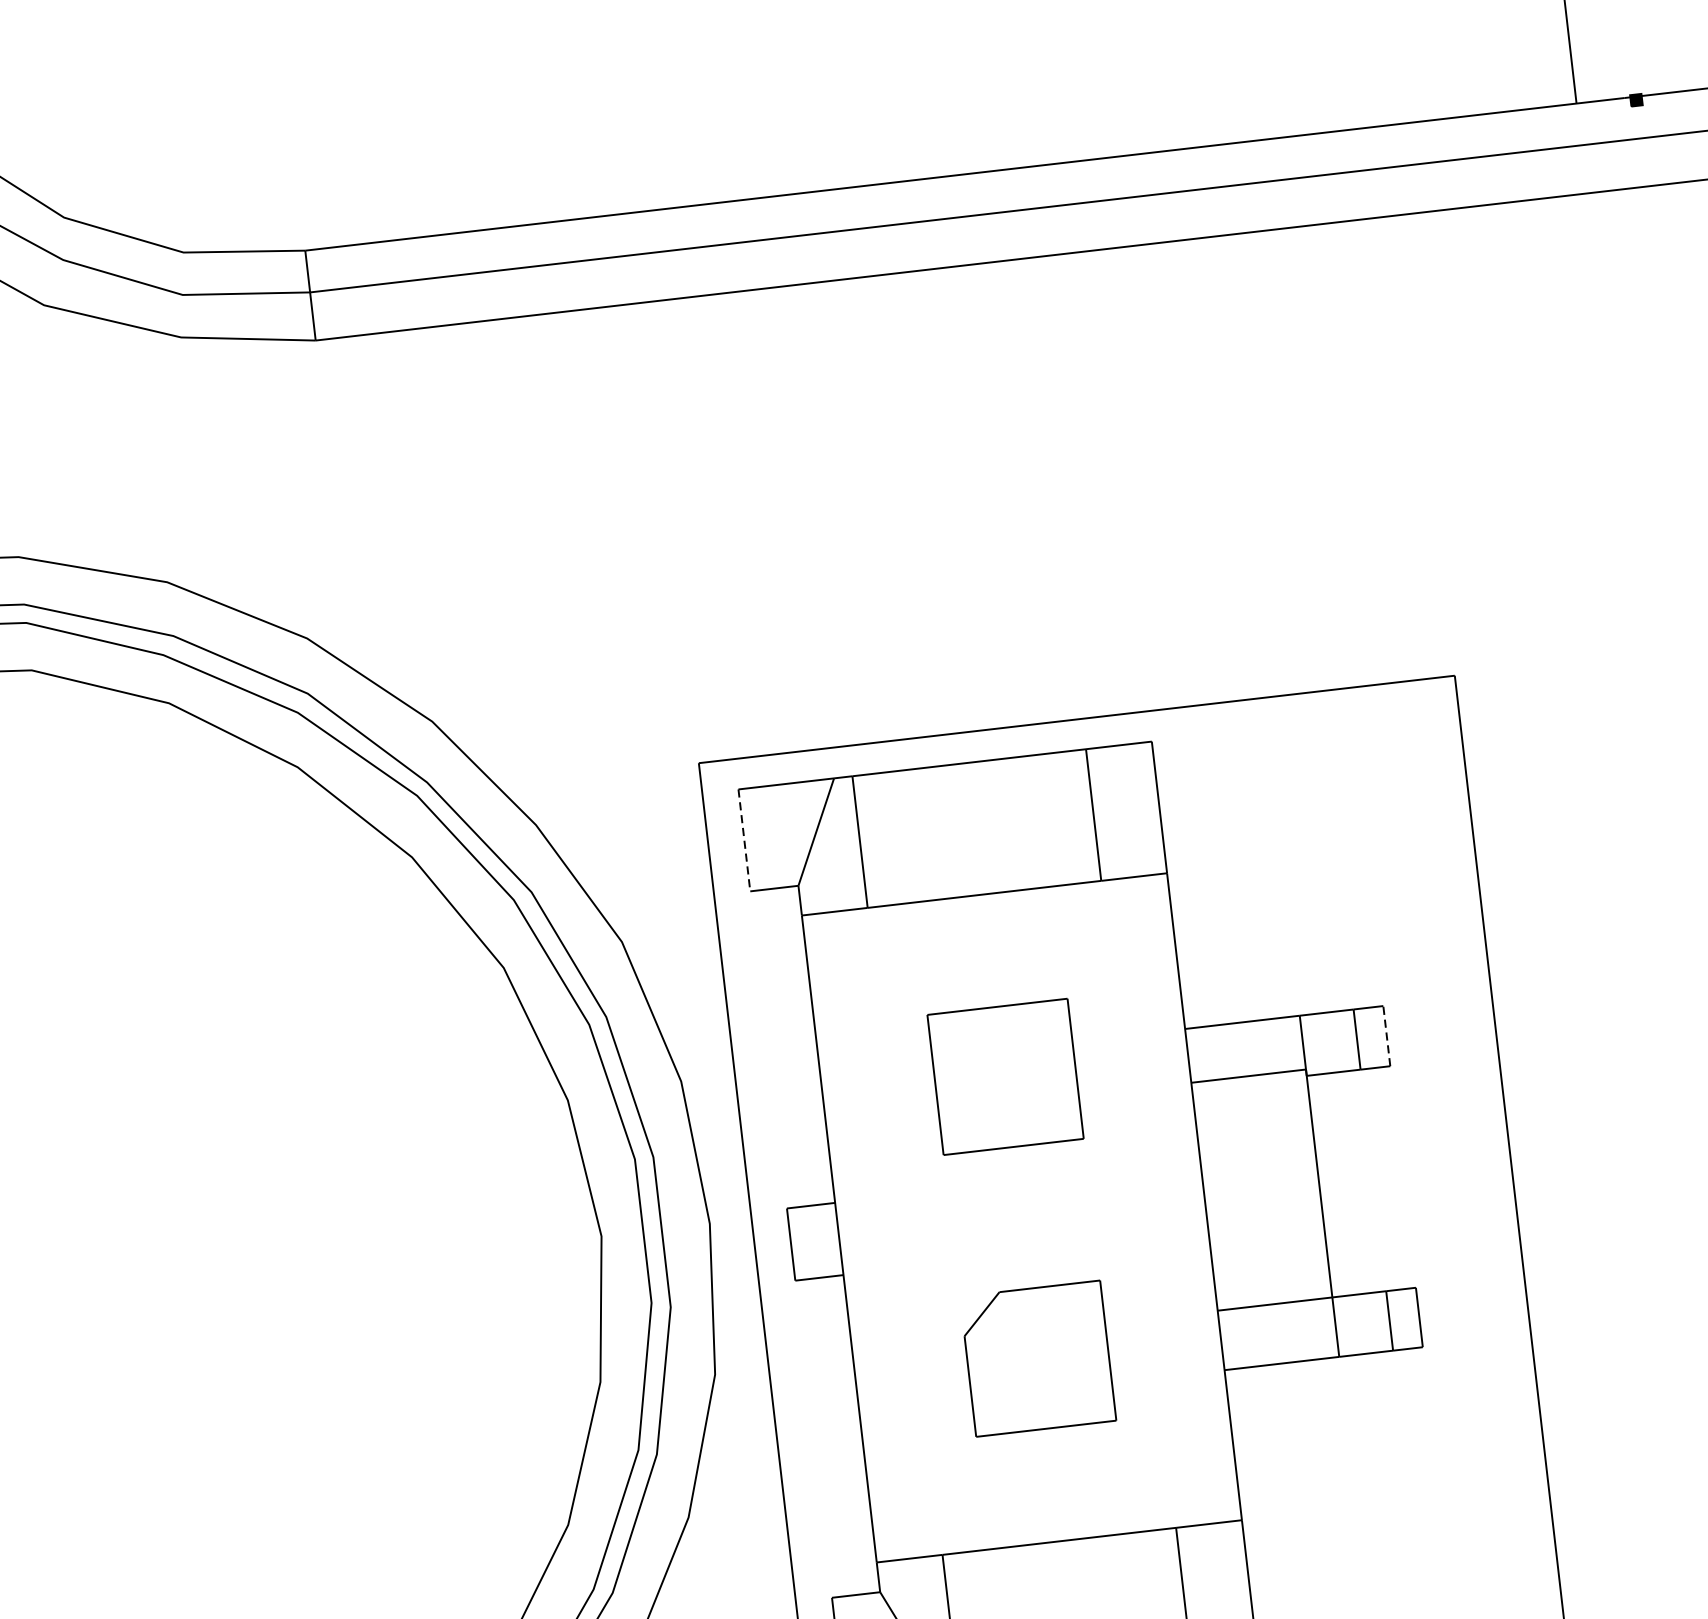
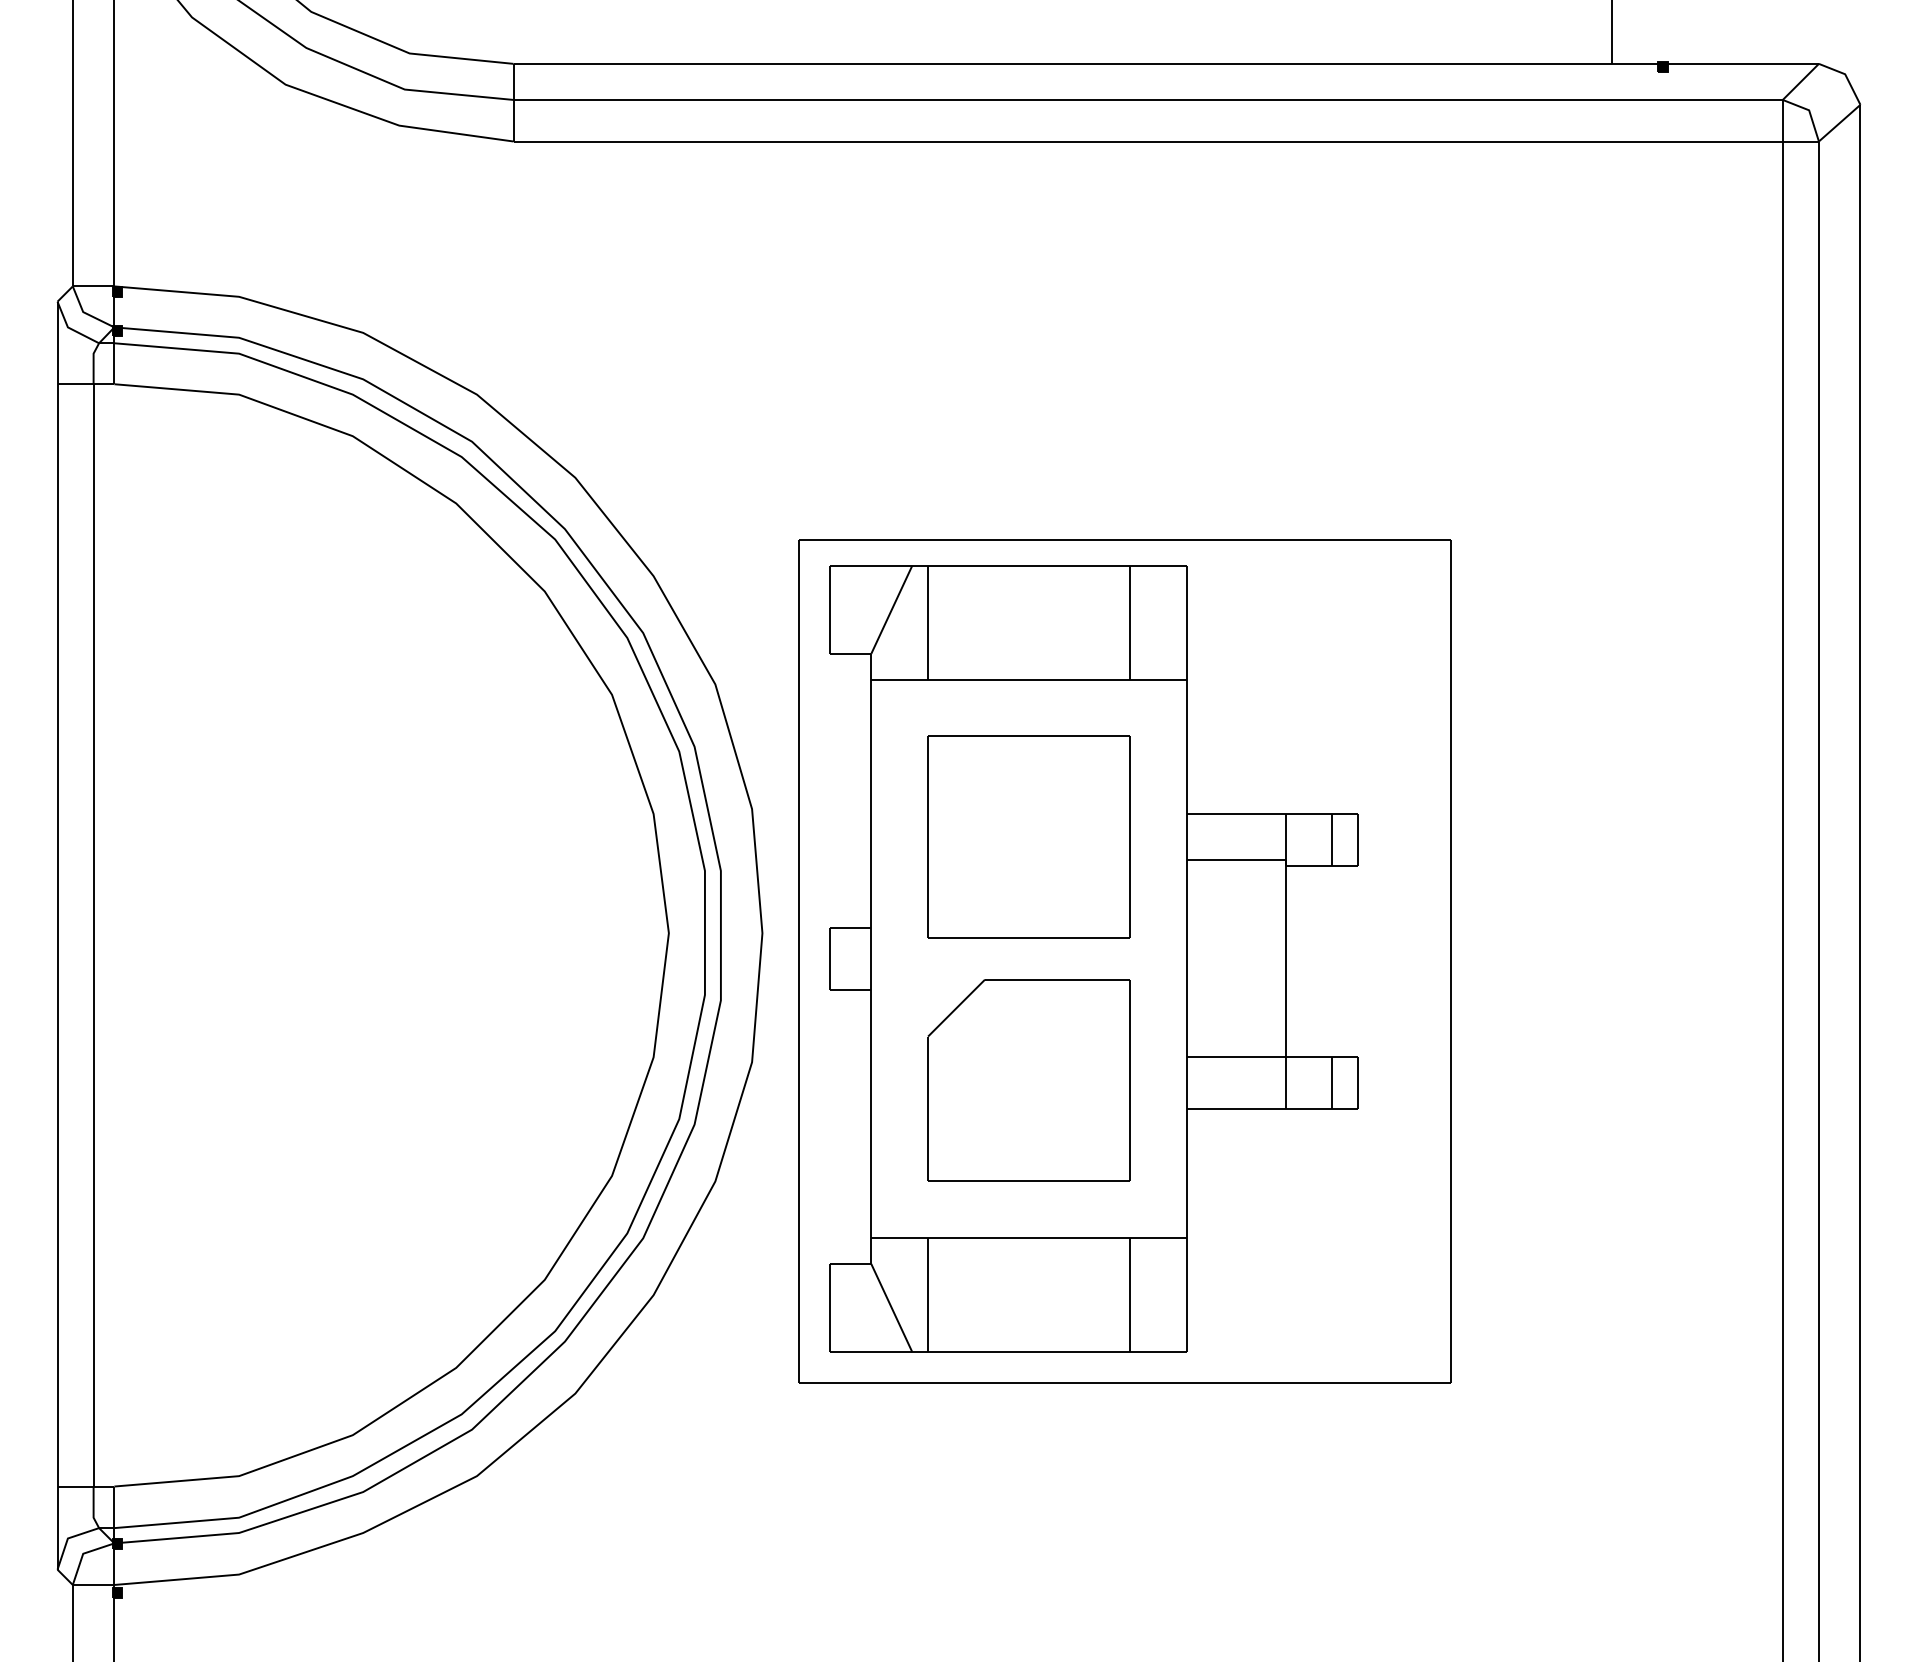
line: (744, 841) -> (829, 610), dashed -> solid
line: (1386, 1036) -> (1357, 840), dashed -> solid
part: (1004, 1076) -> (1028, 836), size x1.67
part: (1037, 1358) -> (1028, 1080), size x1.67

